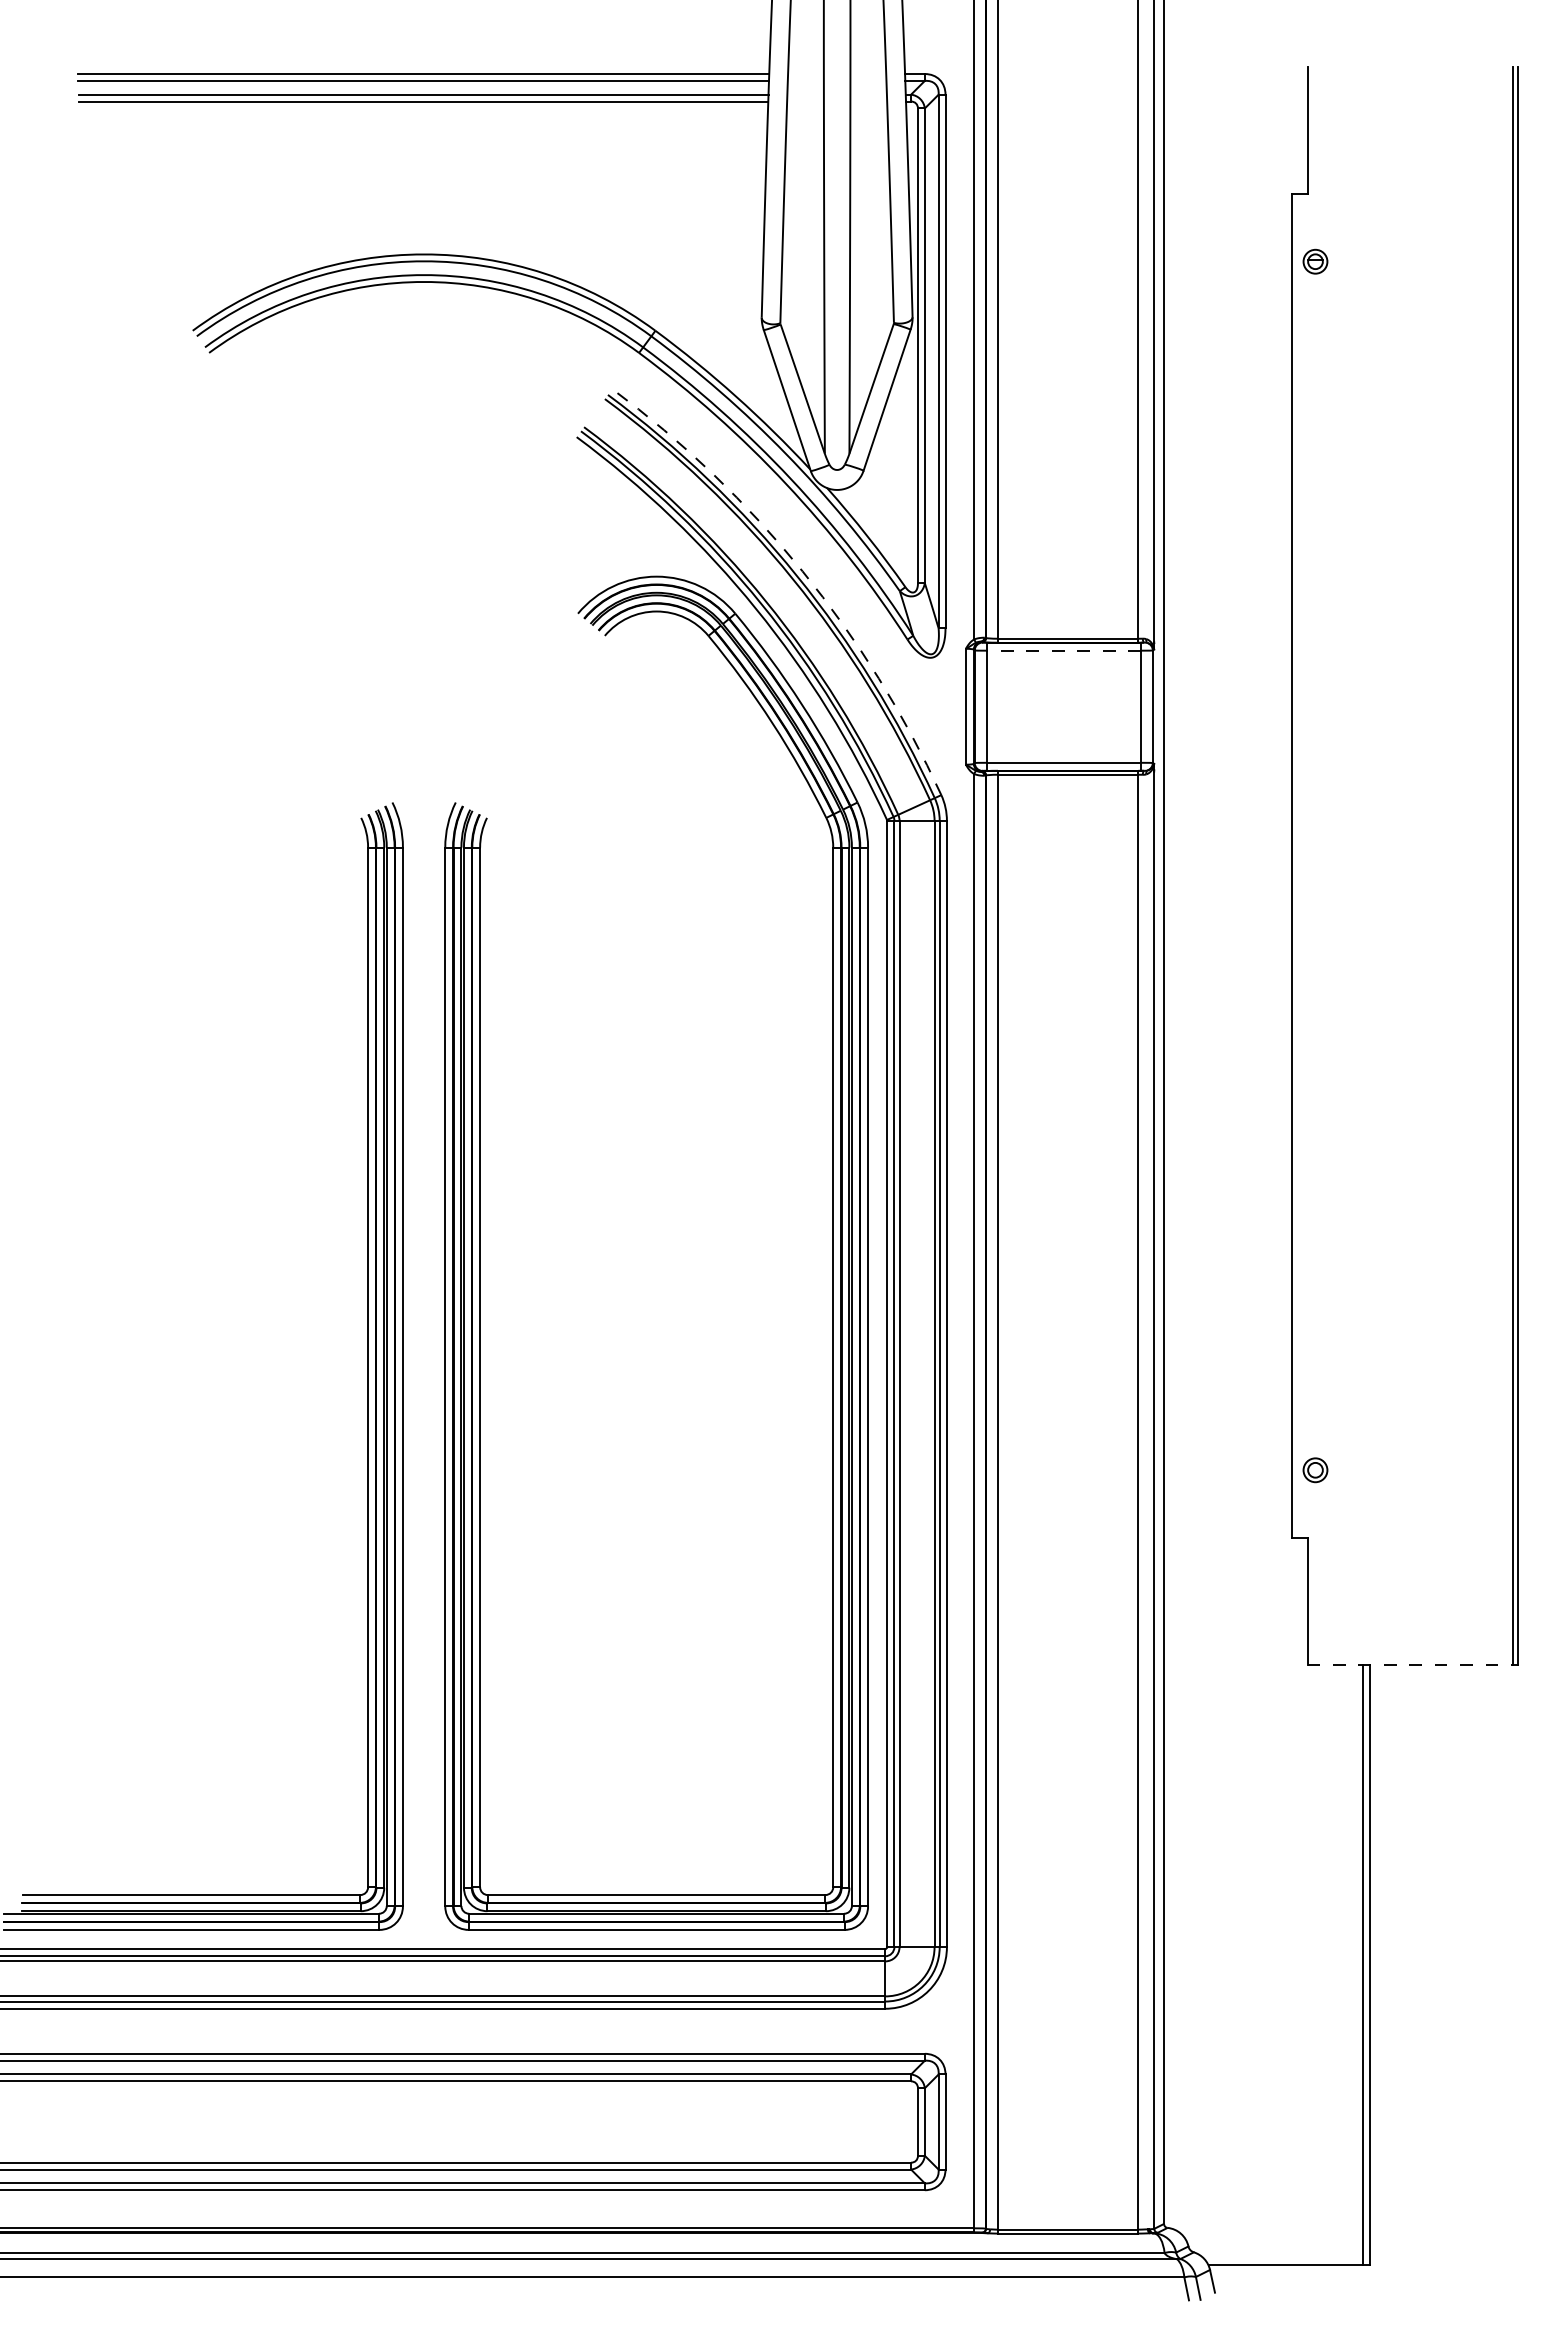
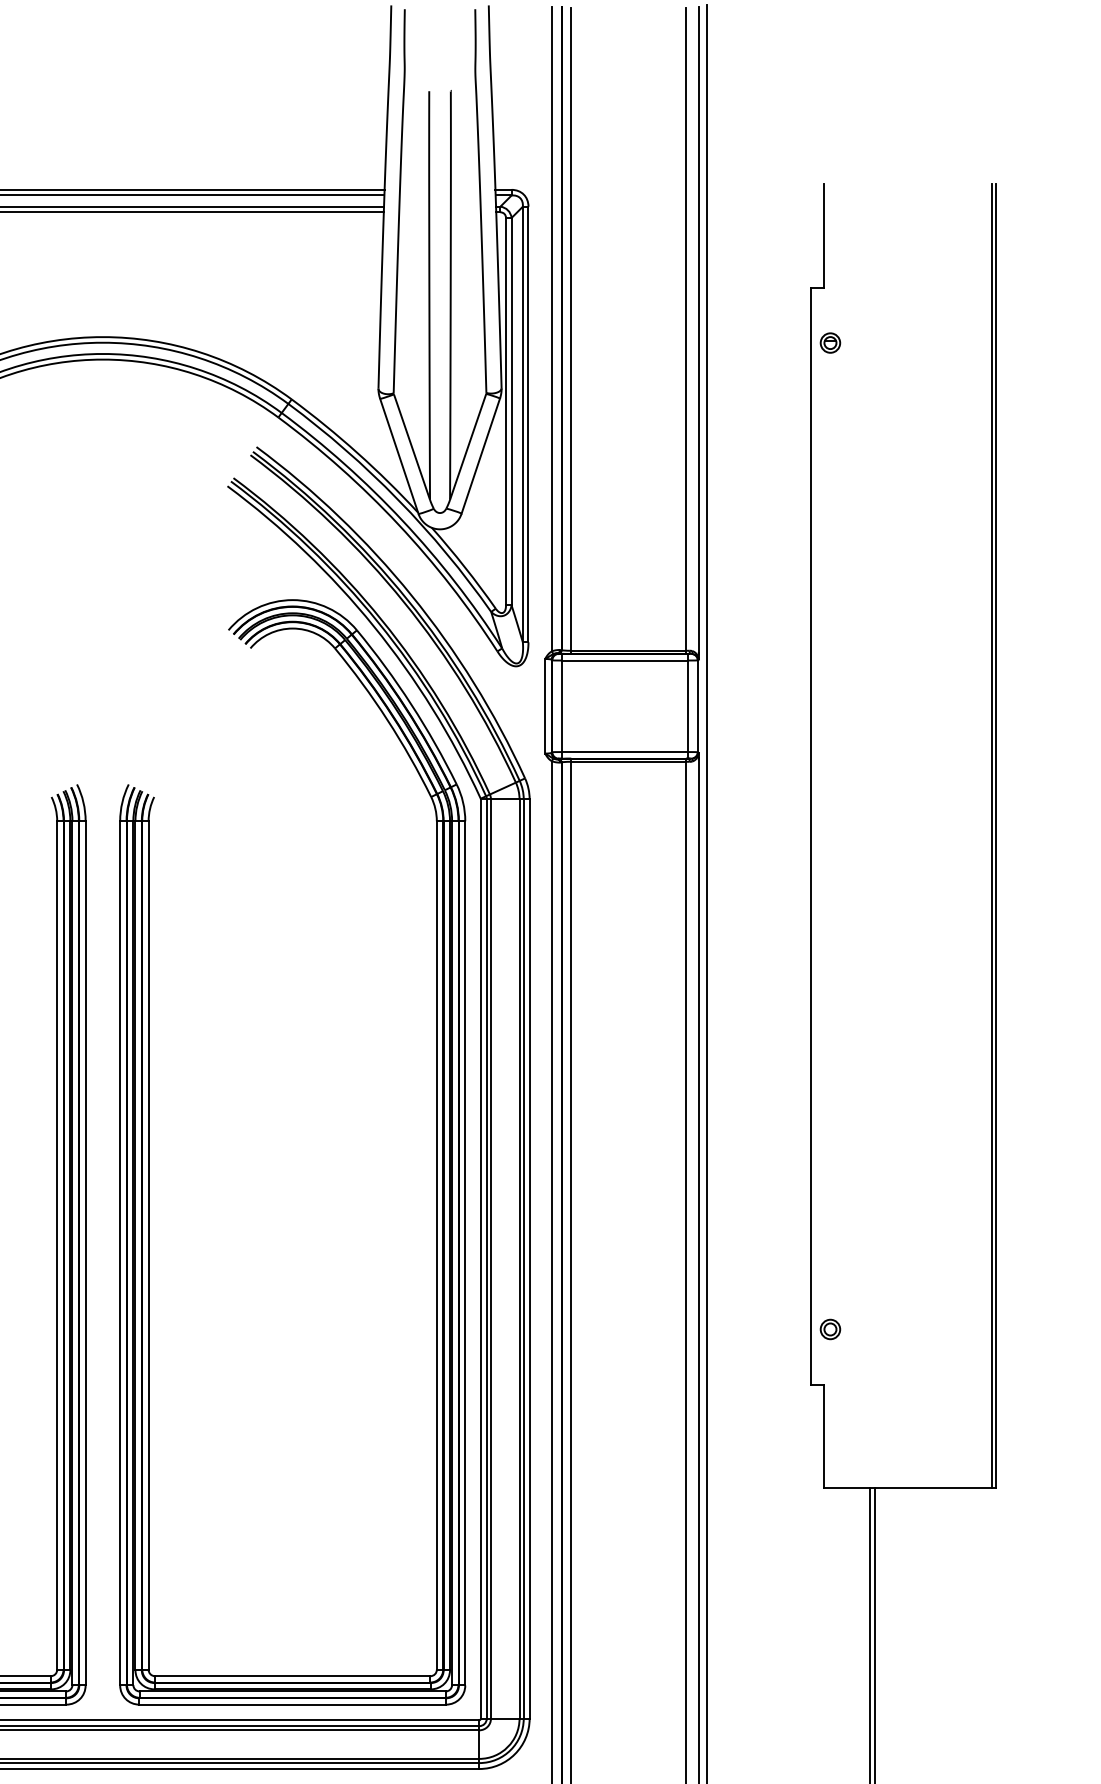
arc: (802, 571) -> (411, 595), dashed -> solid
line: (1063, 650) -> (624, 660), dashed -> solid
line: (1410, 1665) -> (908, 1488), dashed -> solid

